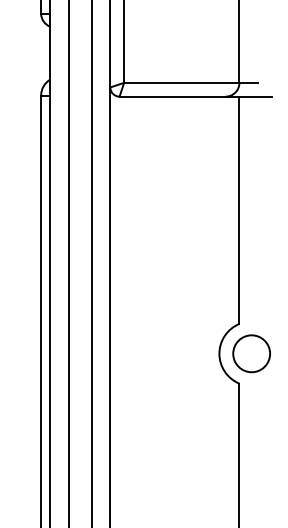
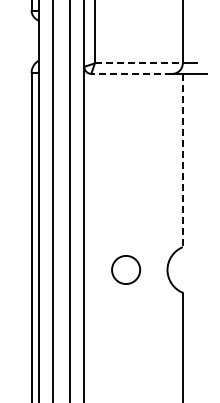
line: (181, 83) -> (138, 63), solid -> dashed
line: (172, 96) -> (131, 73), solid -> dashed
line: (239, 210) -> (182, 160), solid -> dashed
circle: (252, 353) -> (126, 269), moved

